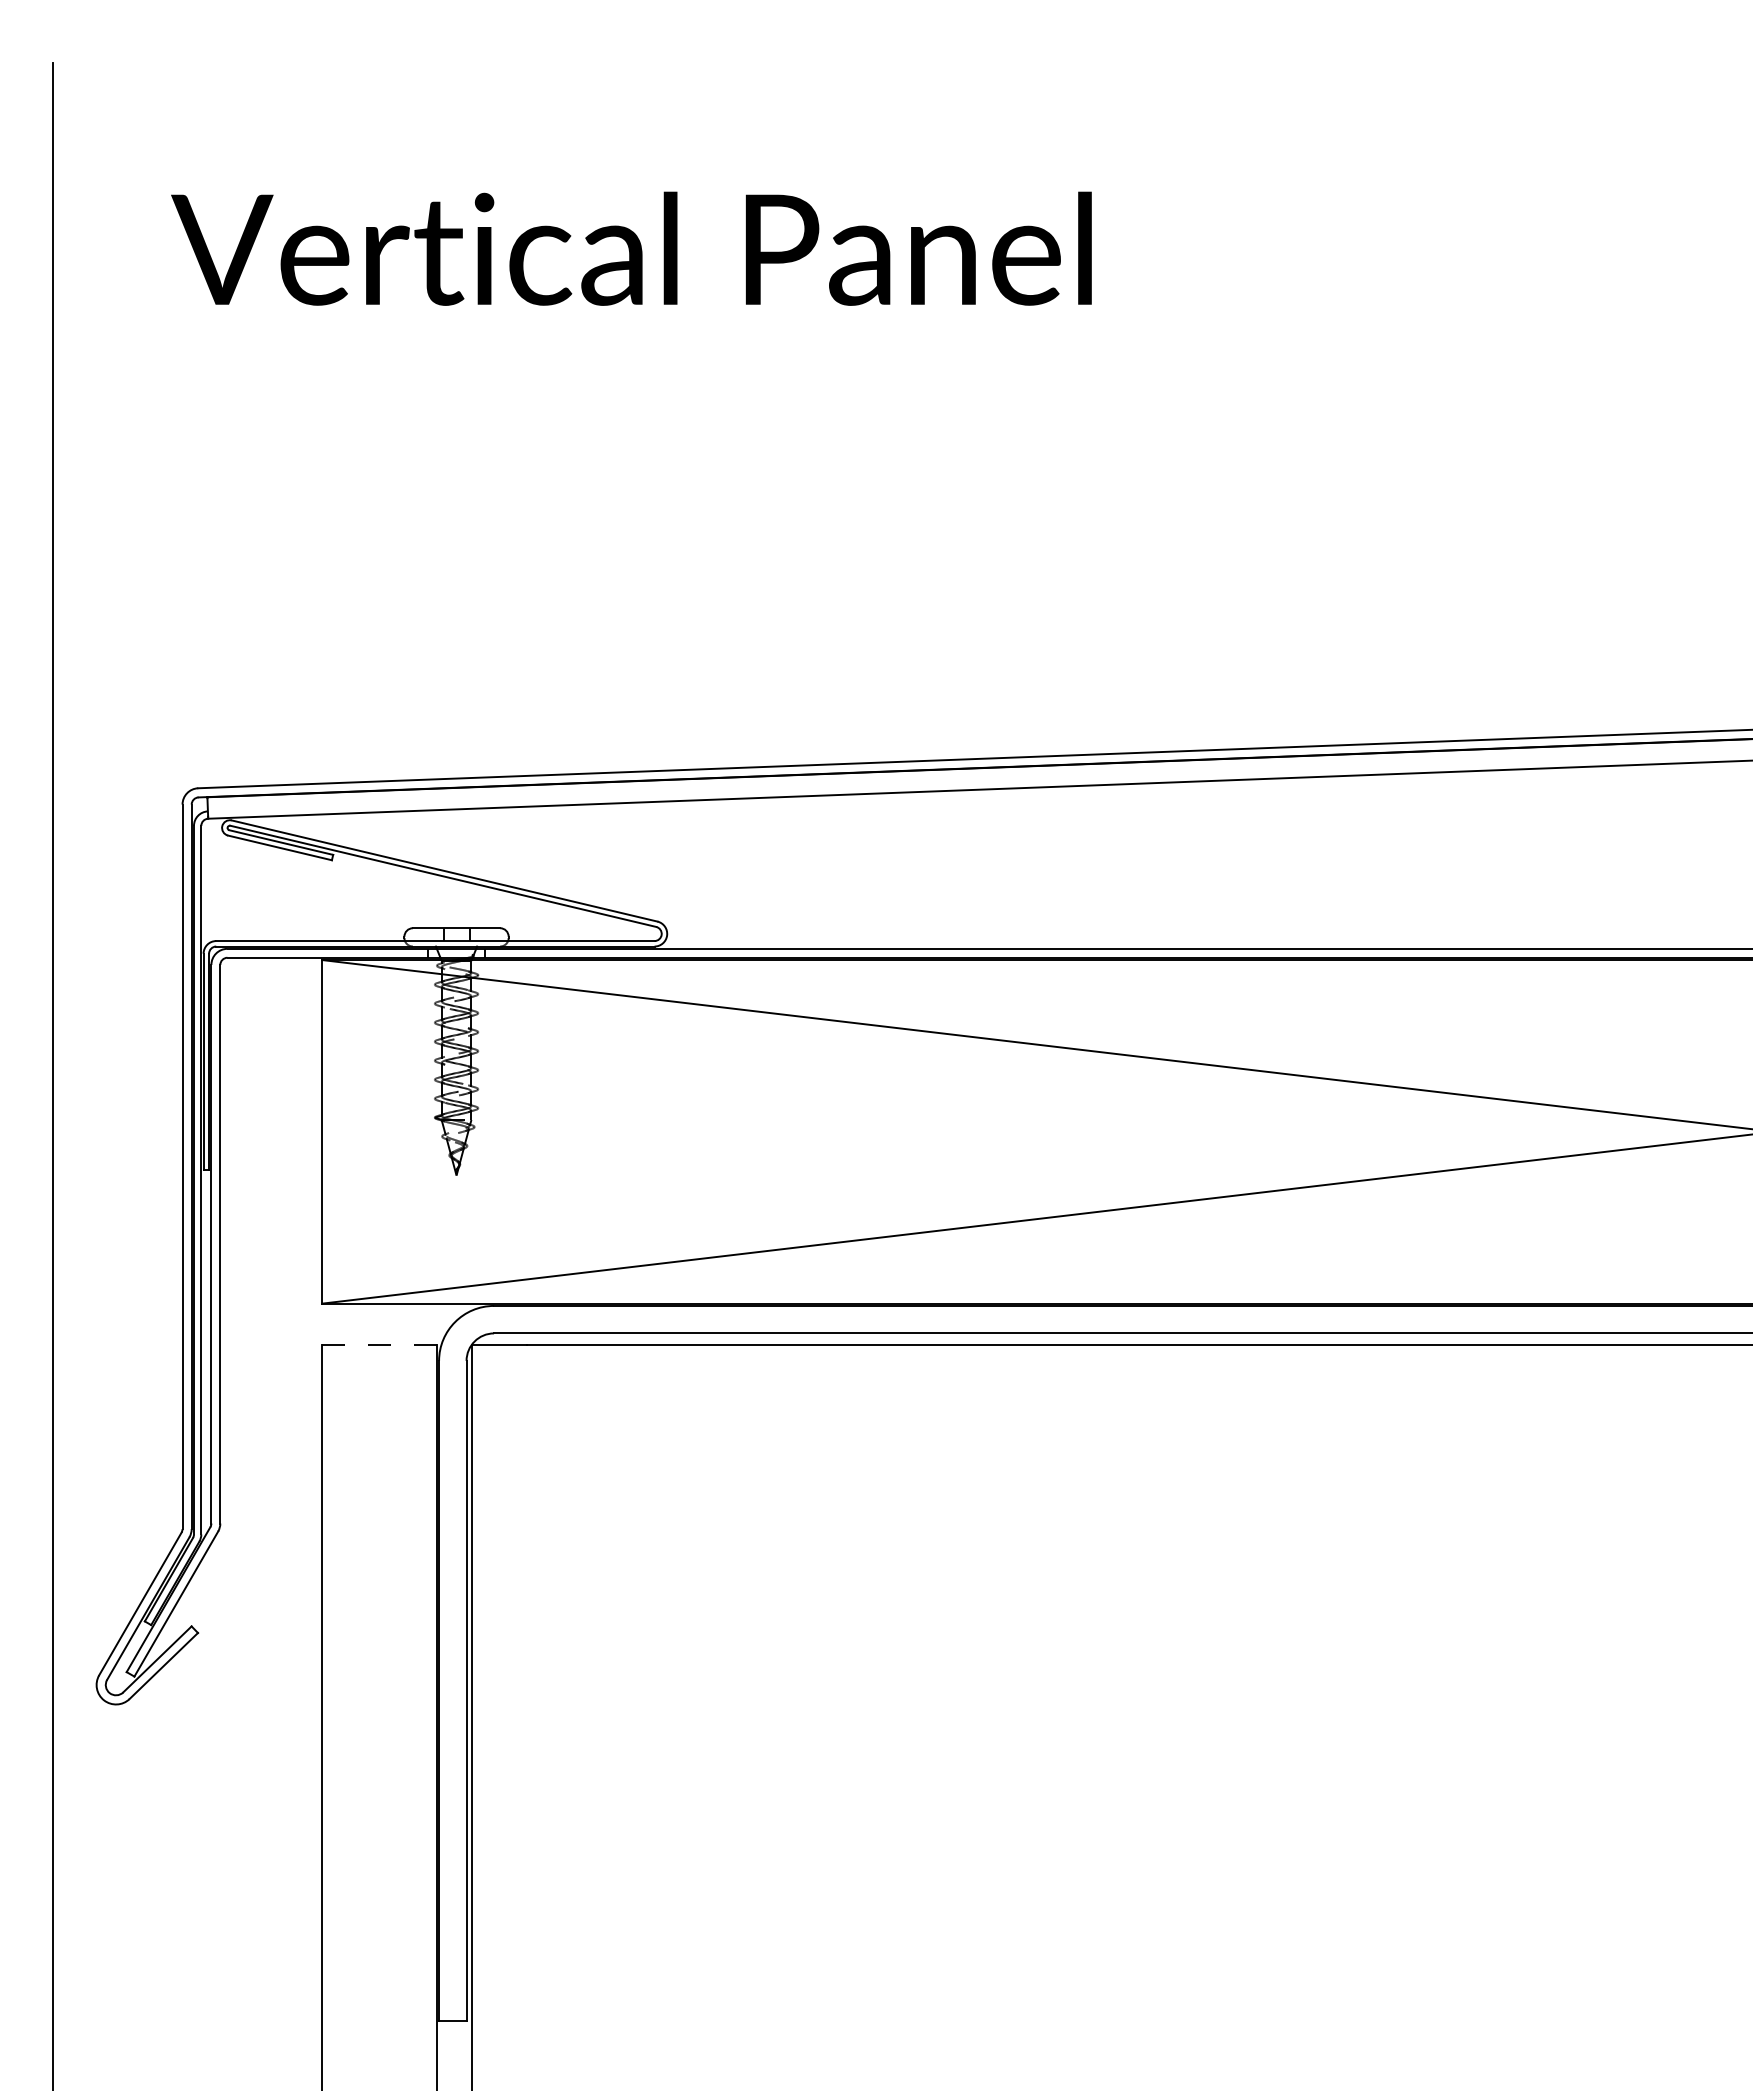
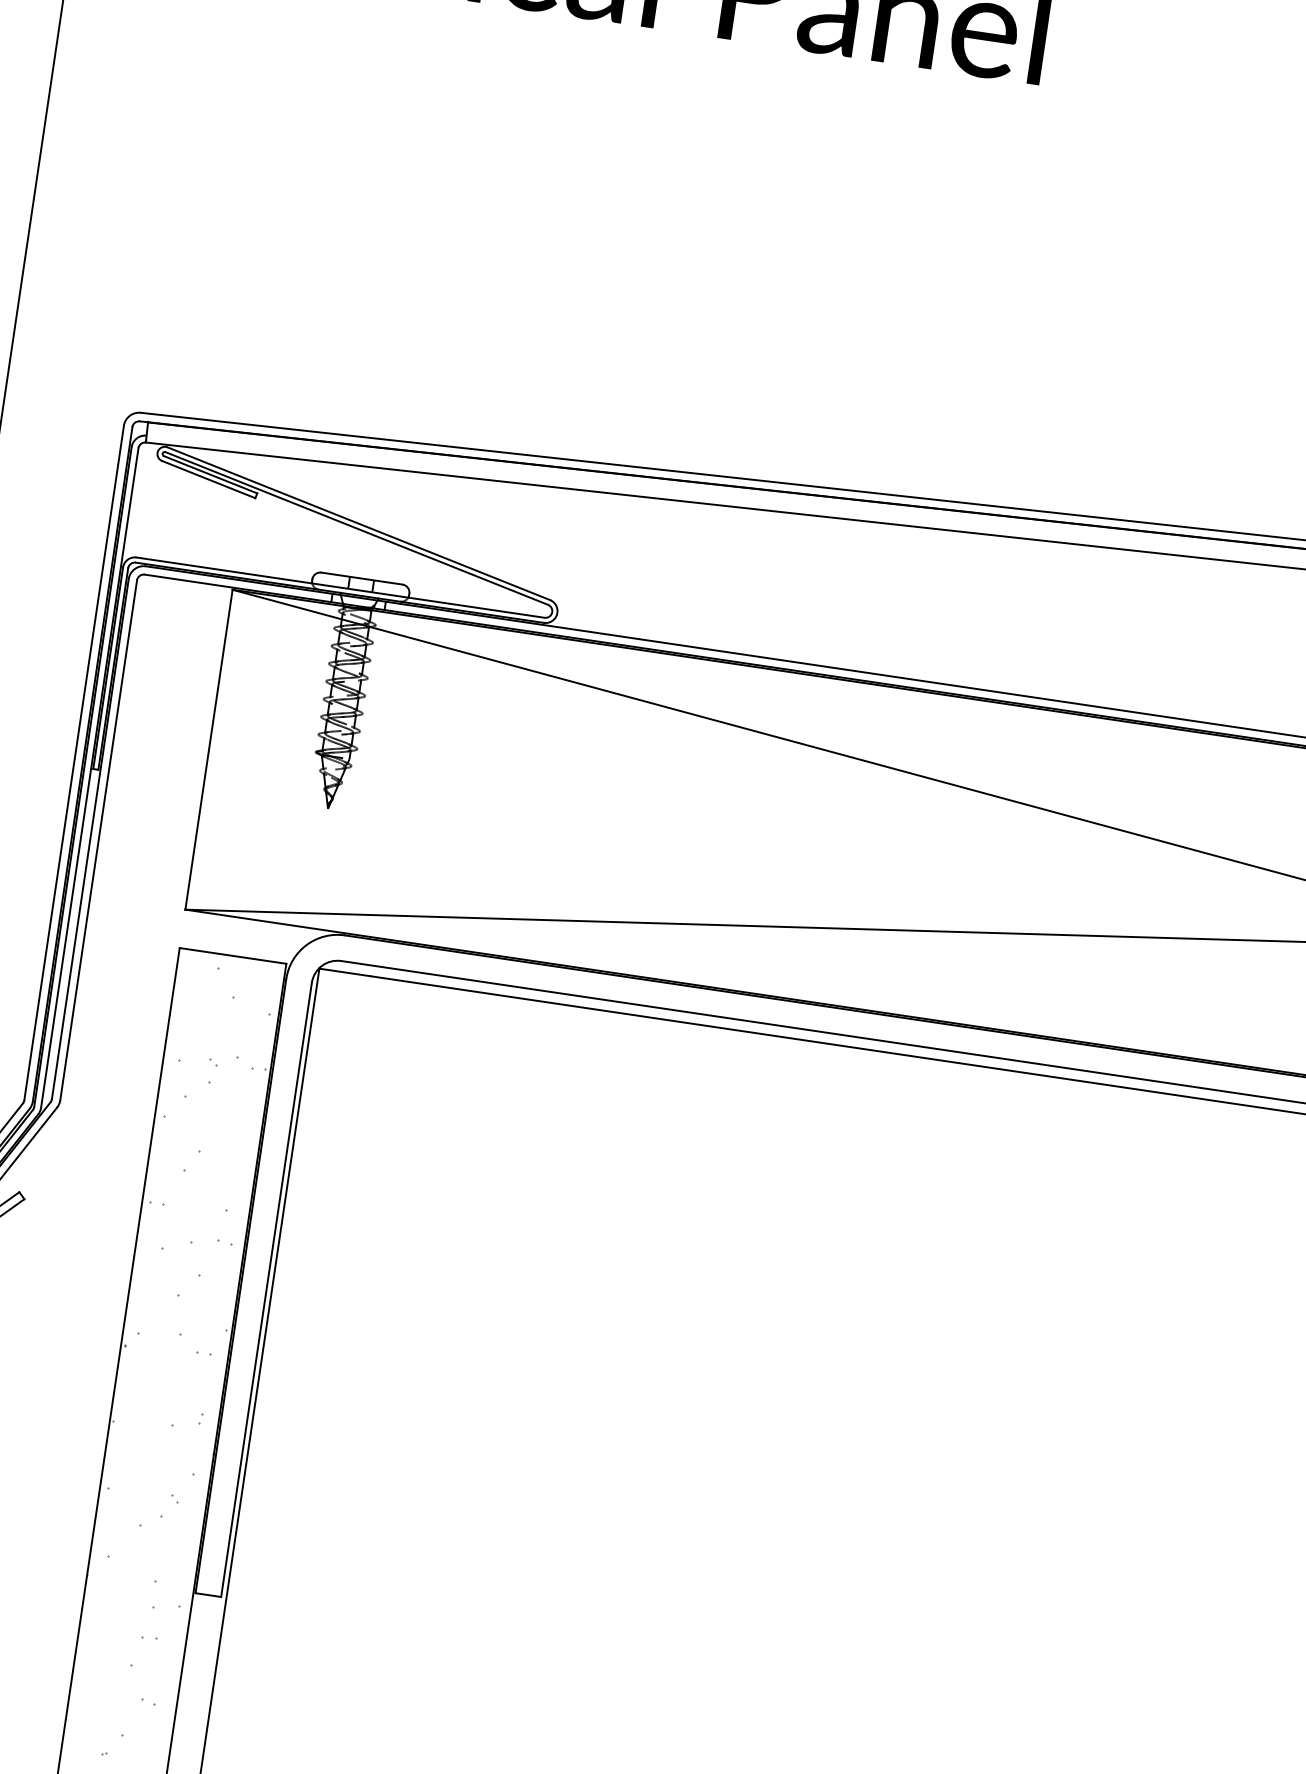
line: (379, 1344) -> (233, 955), dashed -> solid
hatch: (378, 1717) -> (180, 1302), added

